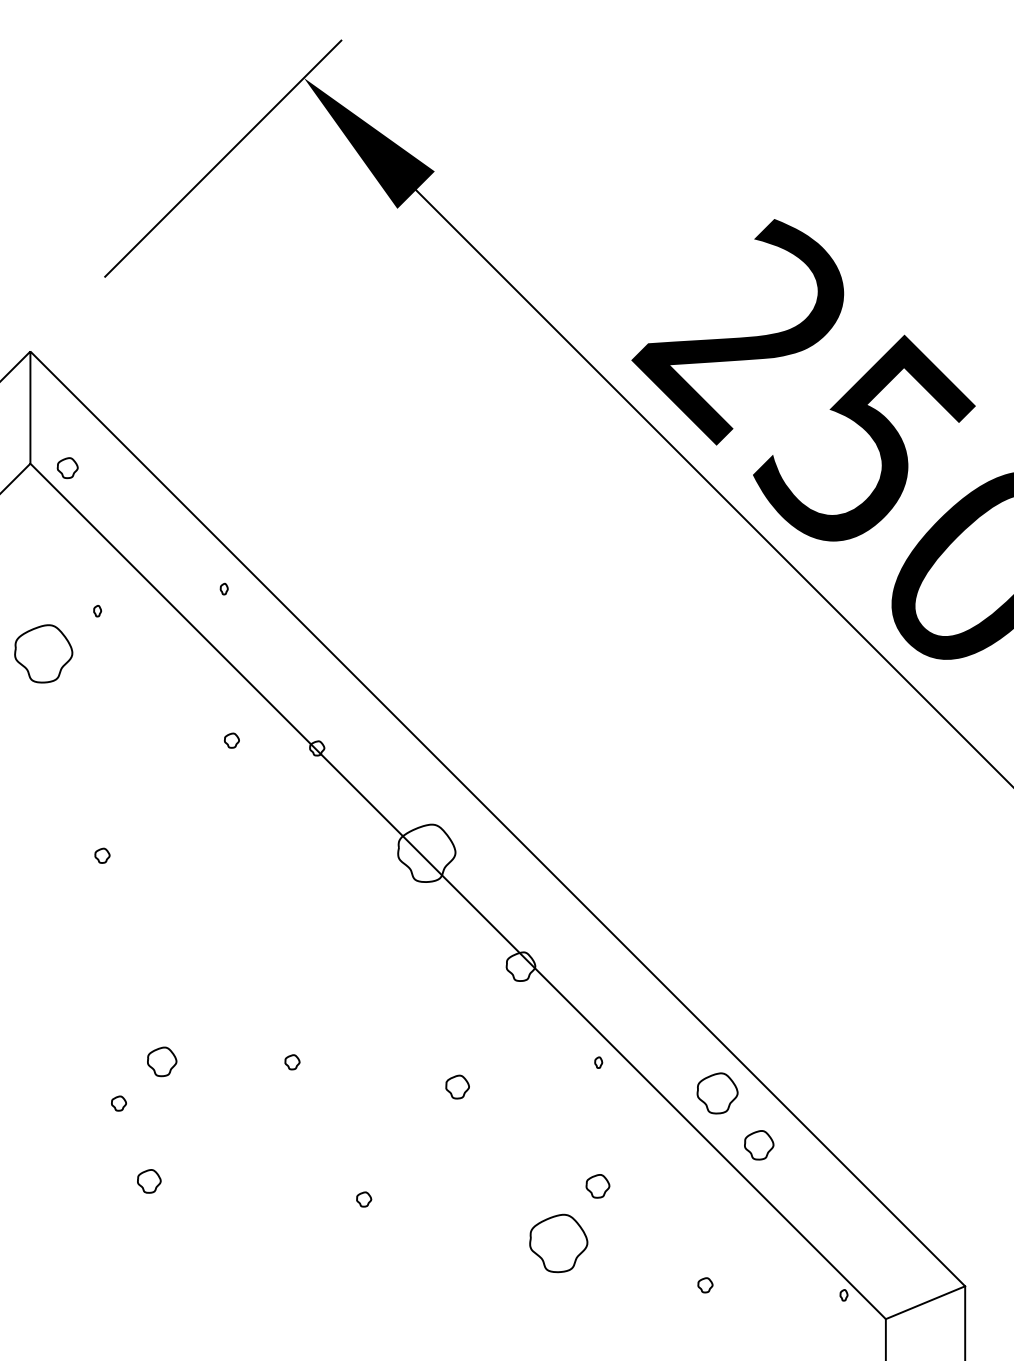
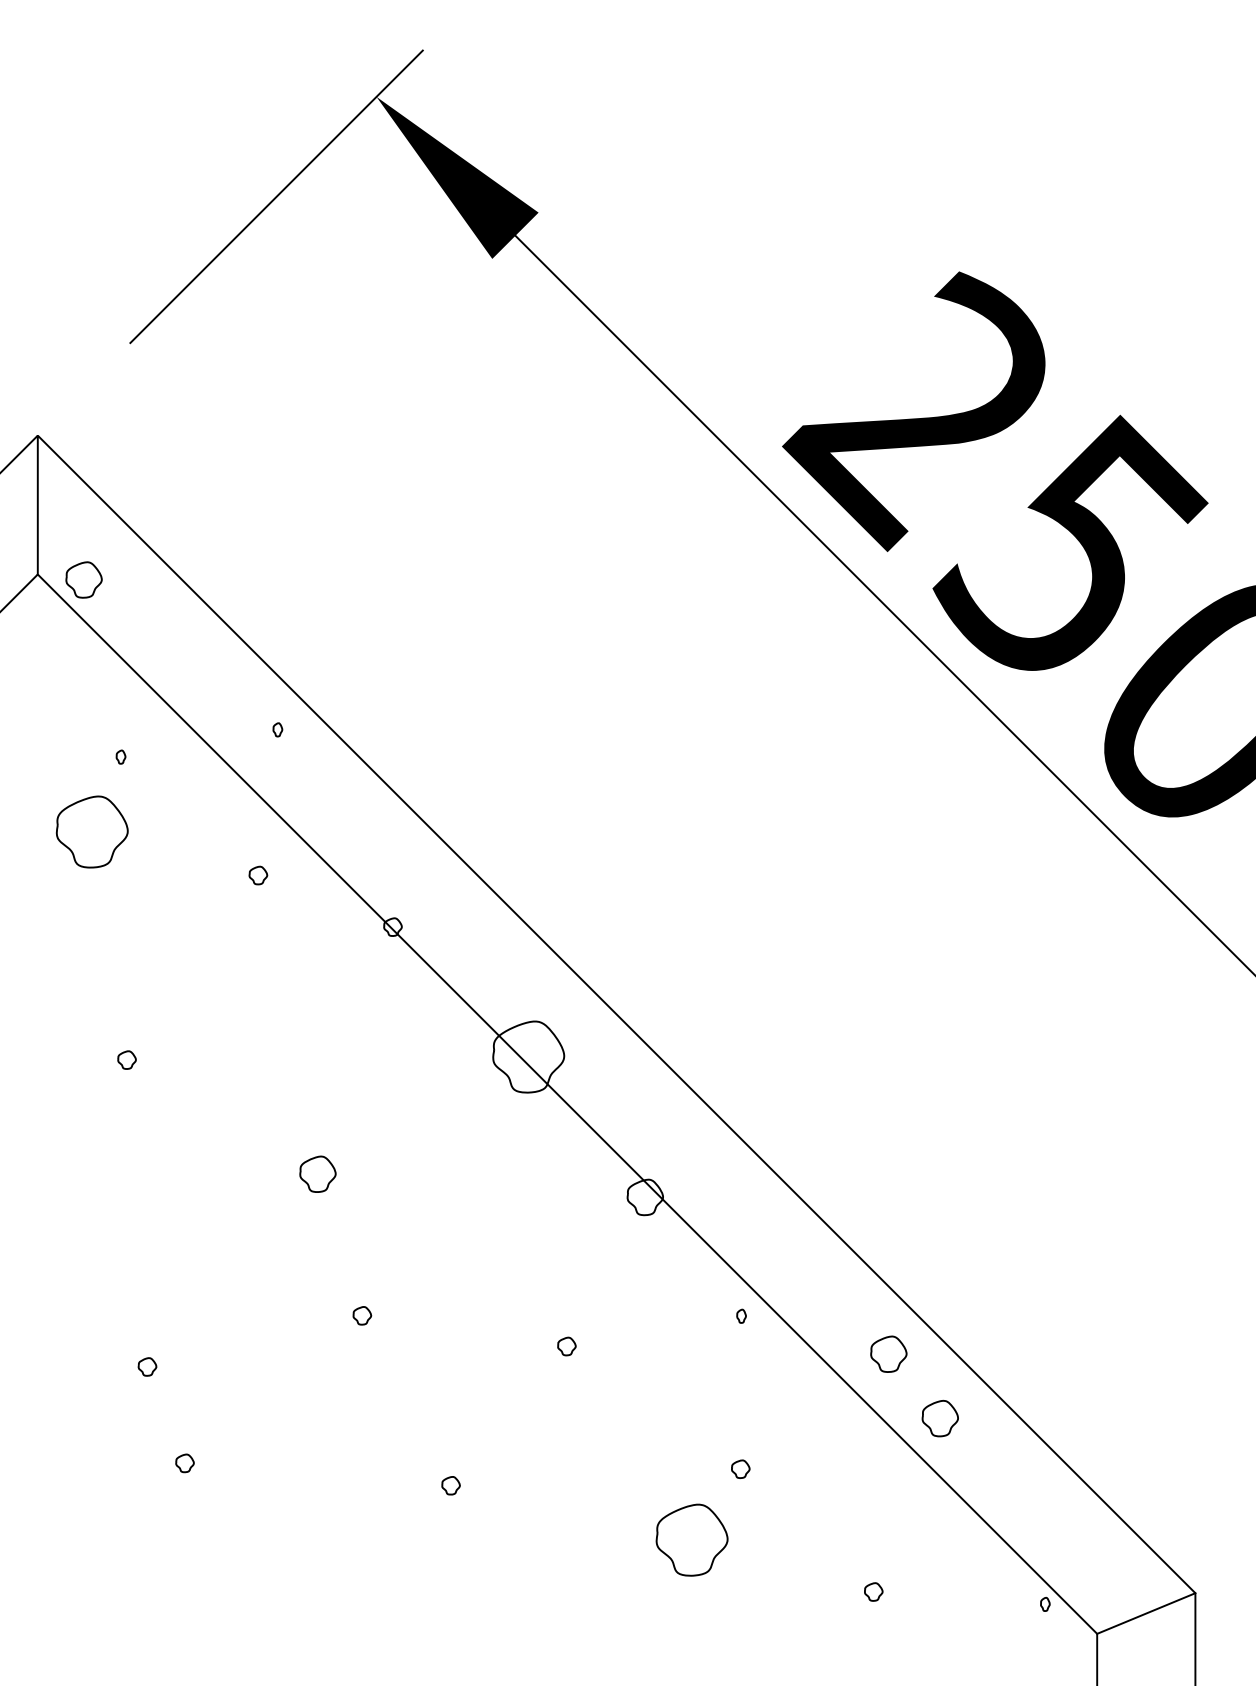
part: (67, 467) -> (83, 579), size x1.43
part: (43, 653) -> (91, 831), moved
part: (232, 740) -> (258, 875), moved
part: (161, 1061) -> (317, 1173), moved
part: (457, 1087) -> (566, 1346), size x0.62
part: (717, 1092) -> (888, 1353), size x0.71
part: (148, 1181) -> (184, 1463), size x0.62
part: (597, 1185) -> (740, 1468), size x0.62

